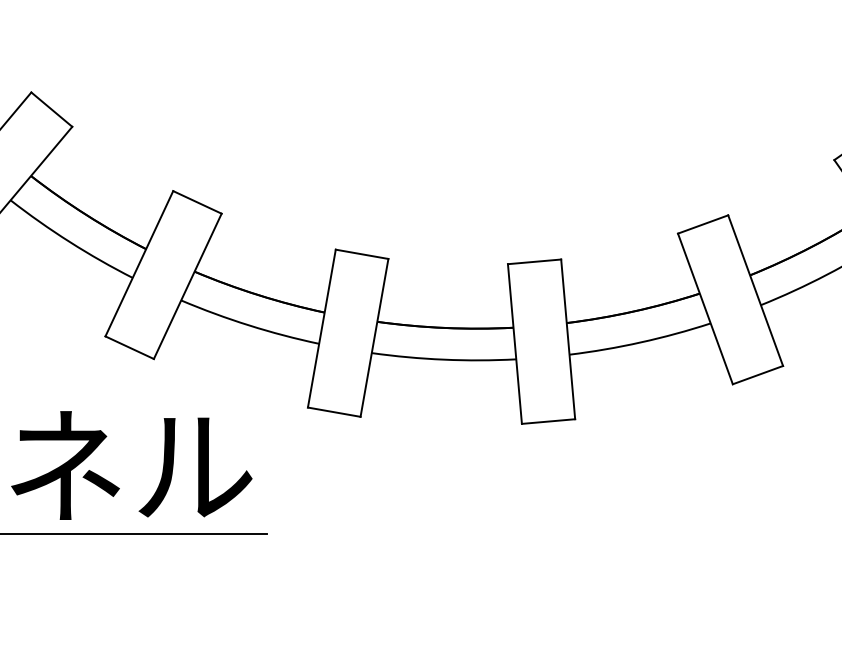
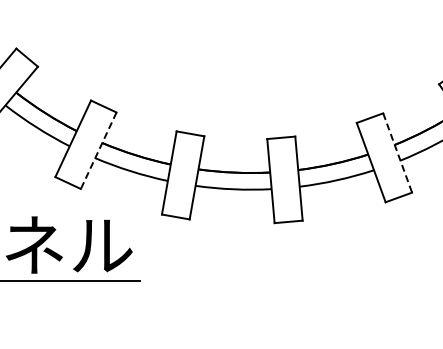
line: (187, 287) -> (98, 151), solid -> dashed
line: (755, 291) -> (397, 153), solid -> dashed

